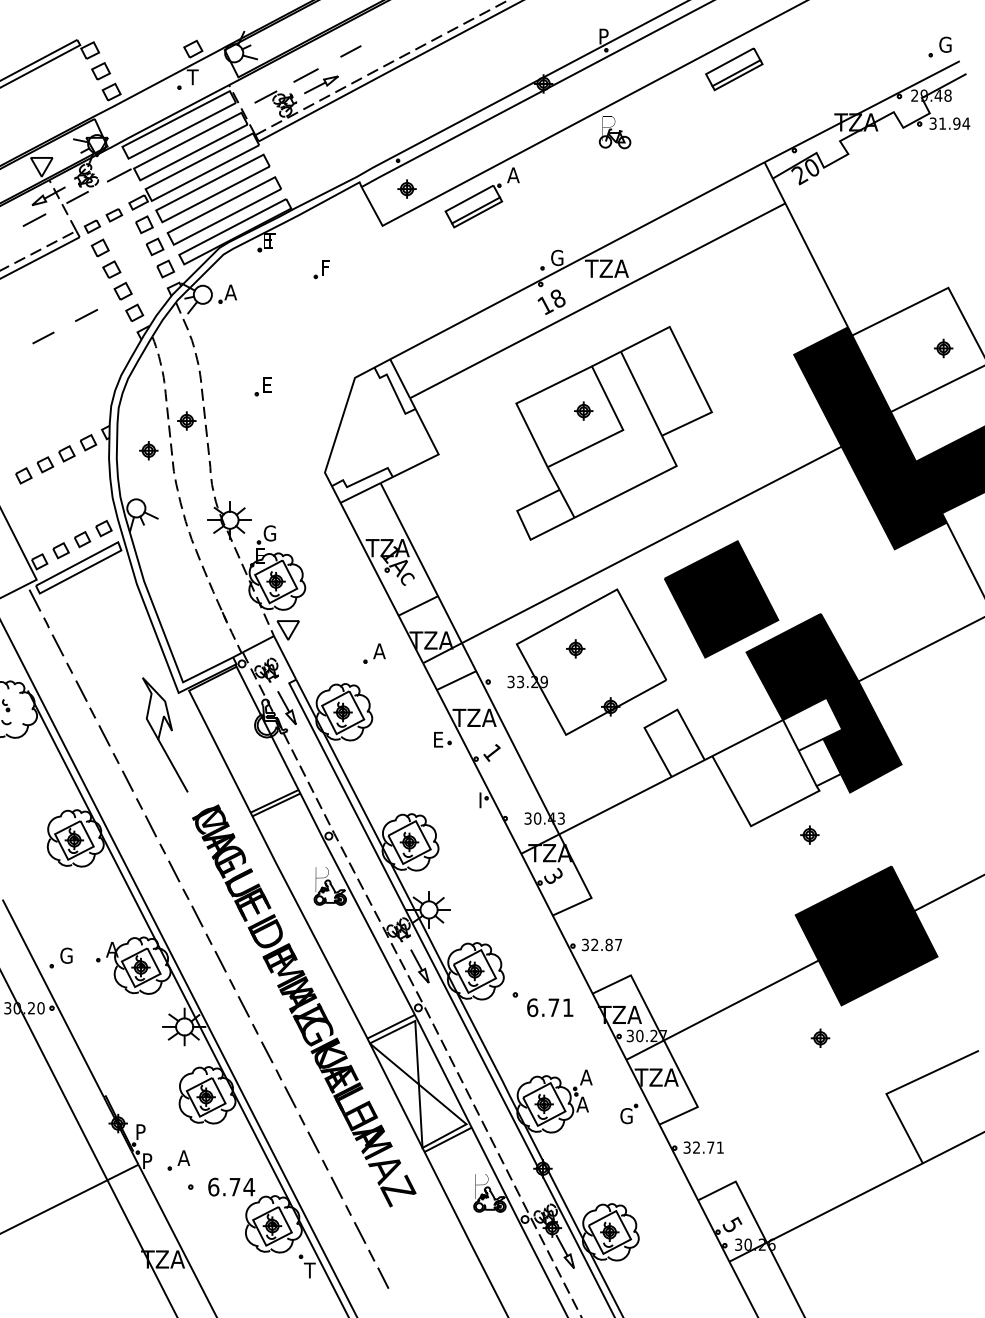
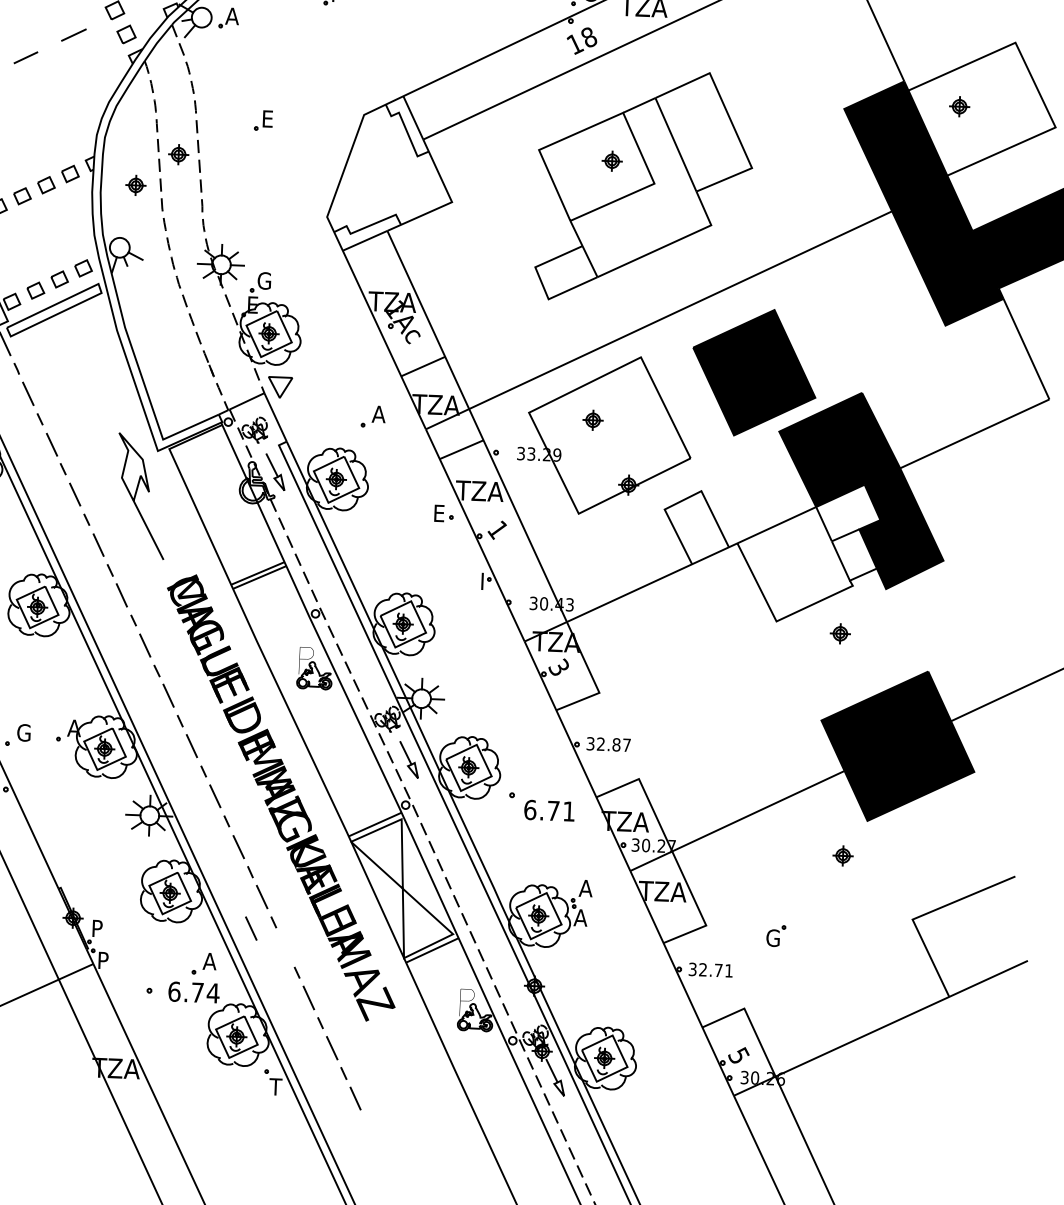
part: (943, 348) -> (959, 106), moved
part: (629, 1113) -> (776, 935), moved
line: (313, 1142) -> (251, 928), moved
part: (178, 1160) -> (203, 963), moved

